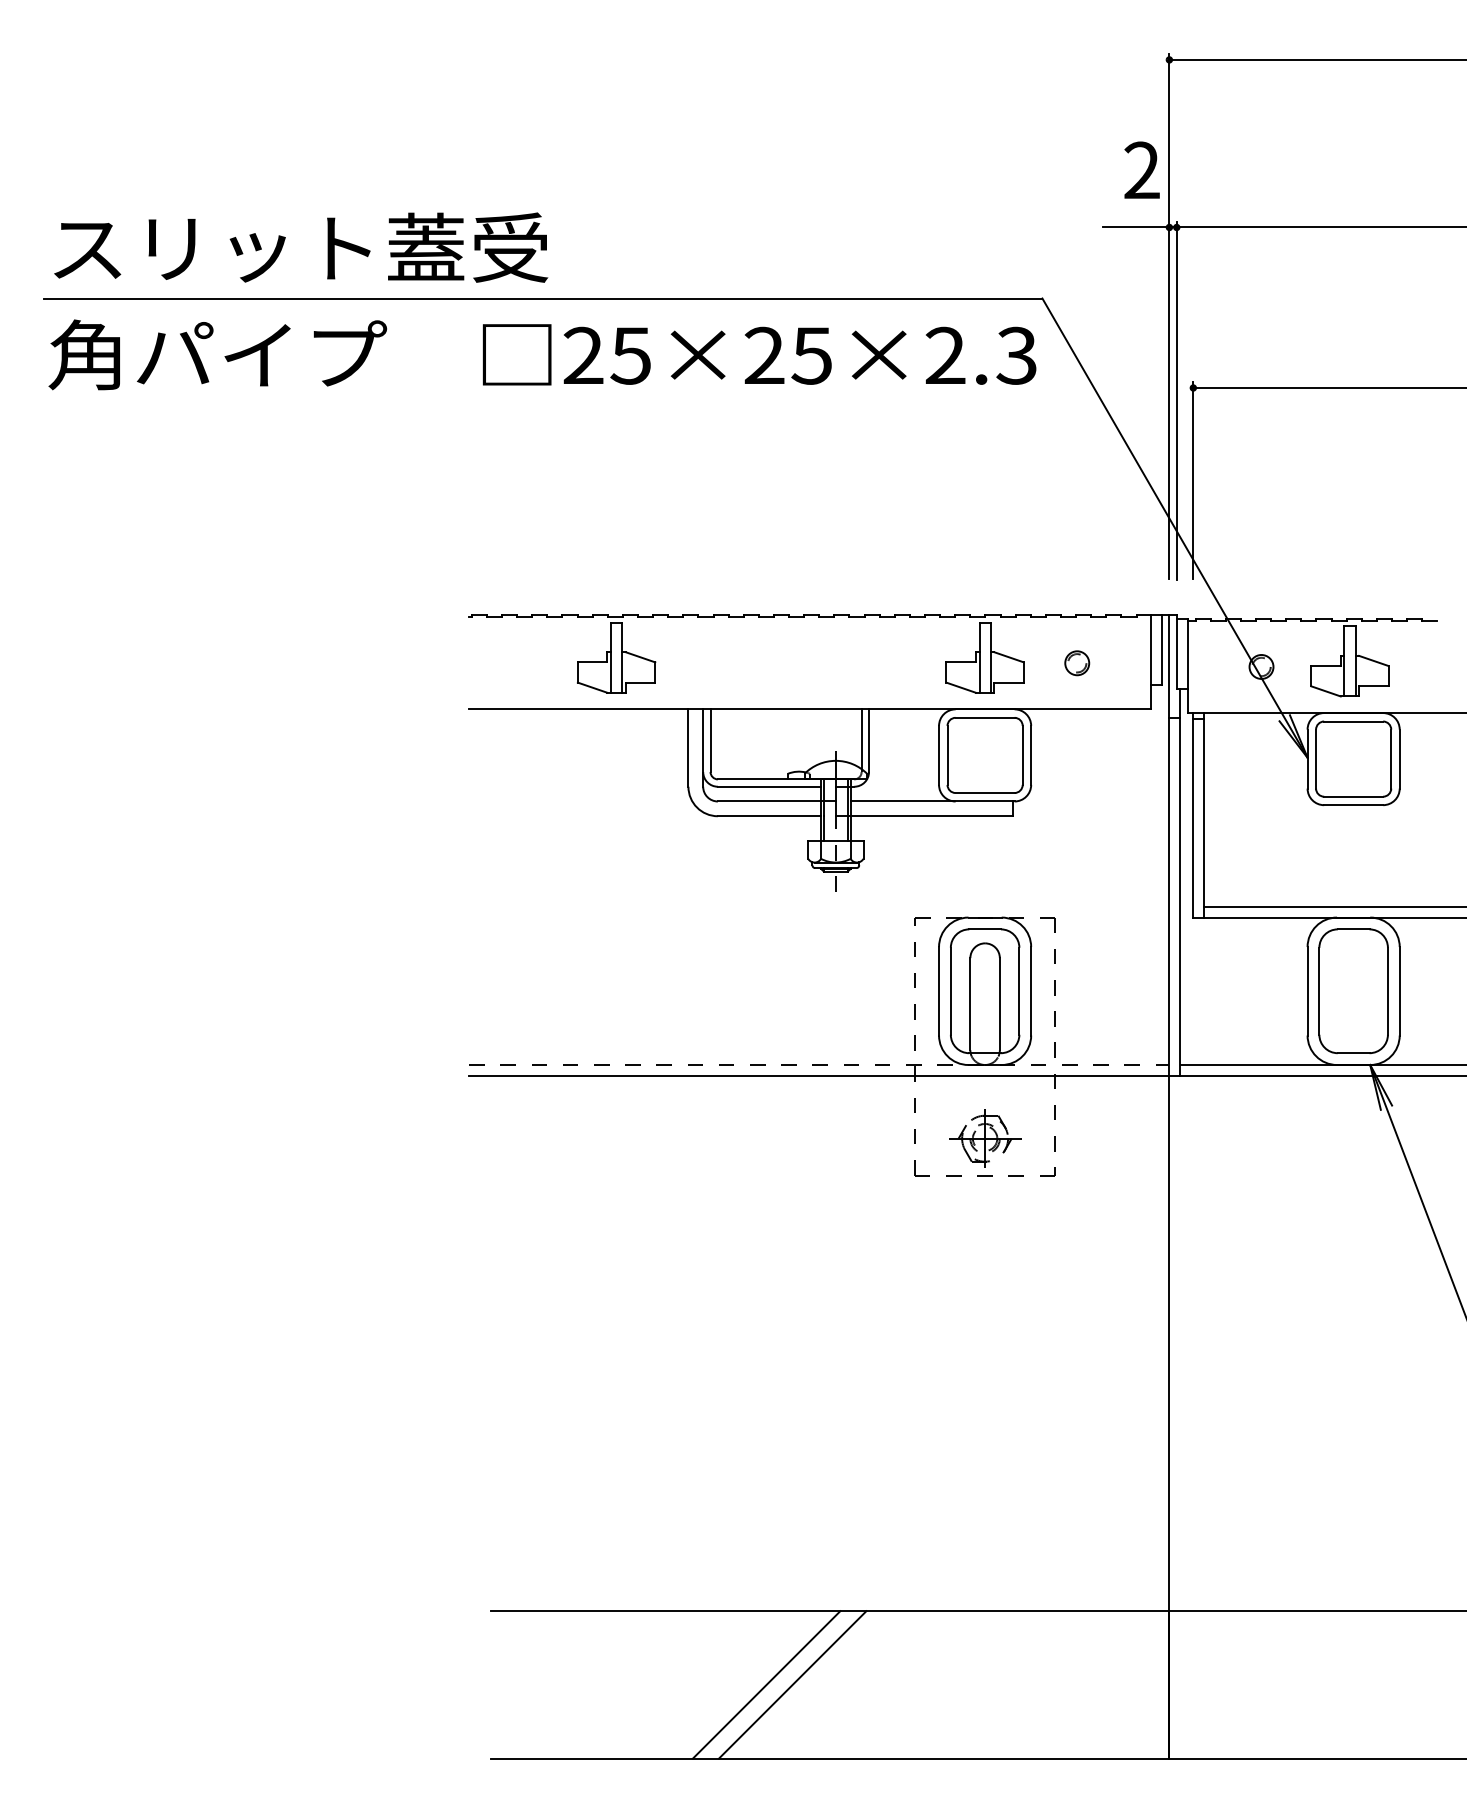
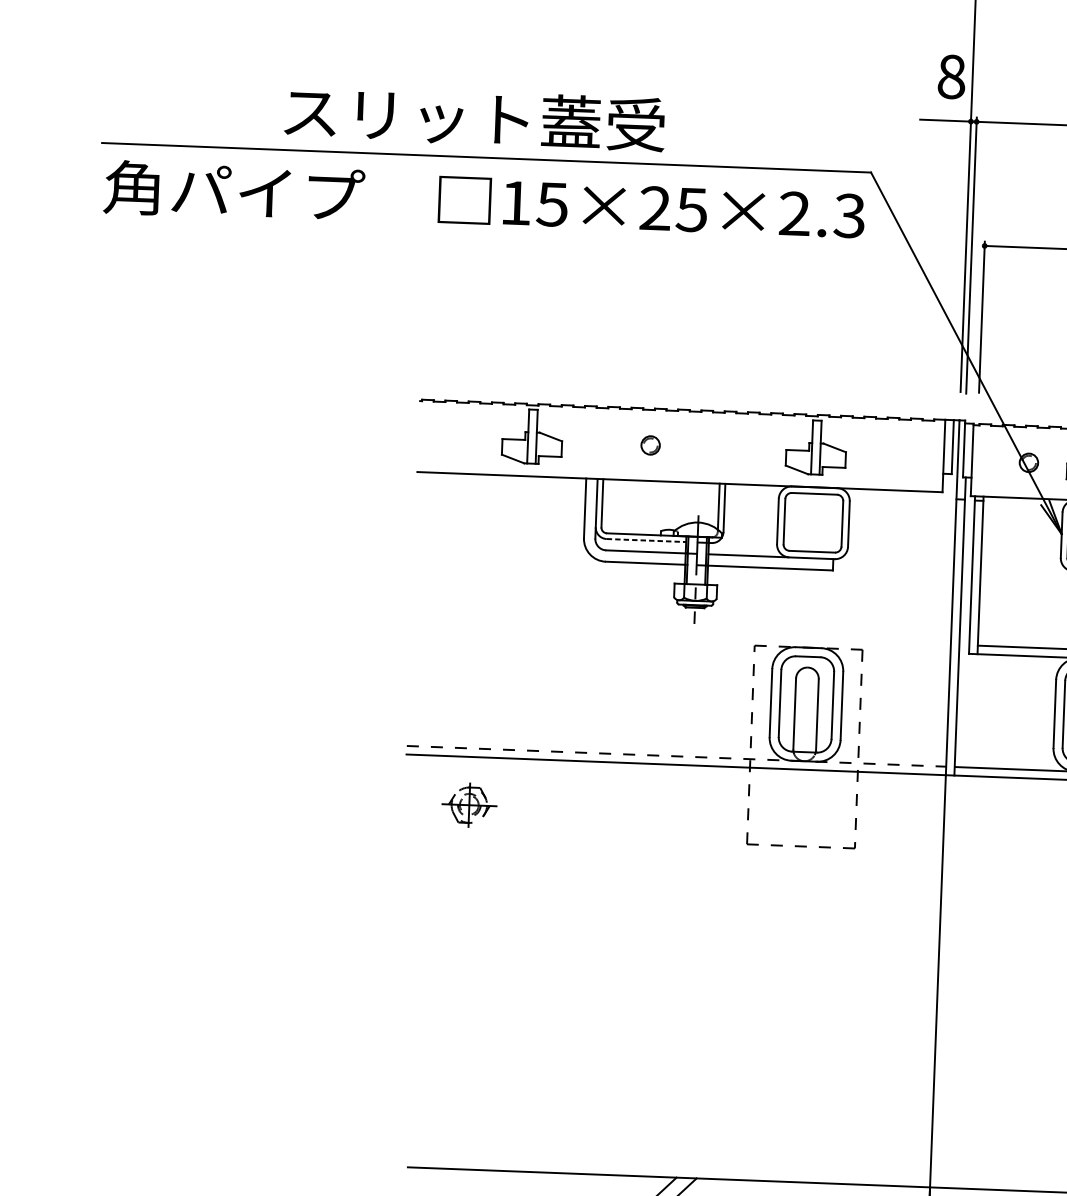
text: (1142, 170) -> (951, 76), 2 -> 8
text: (301, 247) -> (475, 118), moved
text: (583, 354) -> (515, 202), 25×25×2.3 -> 15×25×2.3
part: (1077, 663) -> (650, 445), moved
line: (769, 786) -> (646, 540), solid -> dashed
part: (985, 1138) -> (469, 805), moved

